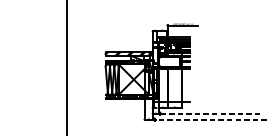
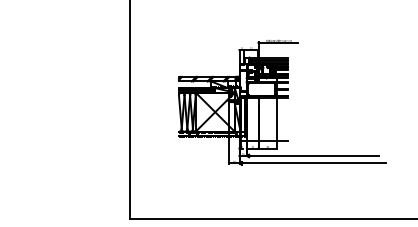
line: (211, 113) -> (314, 155), dashed -> solid
line: (211, 119) -> (314, 163), dashed -> solid

